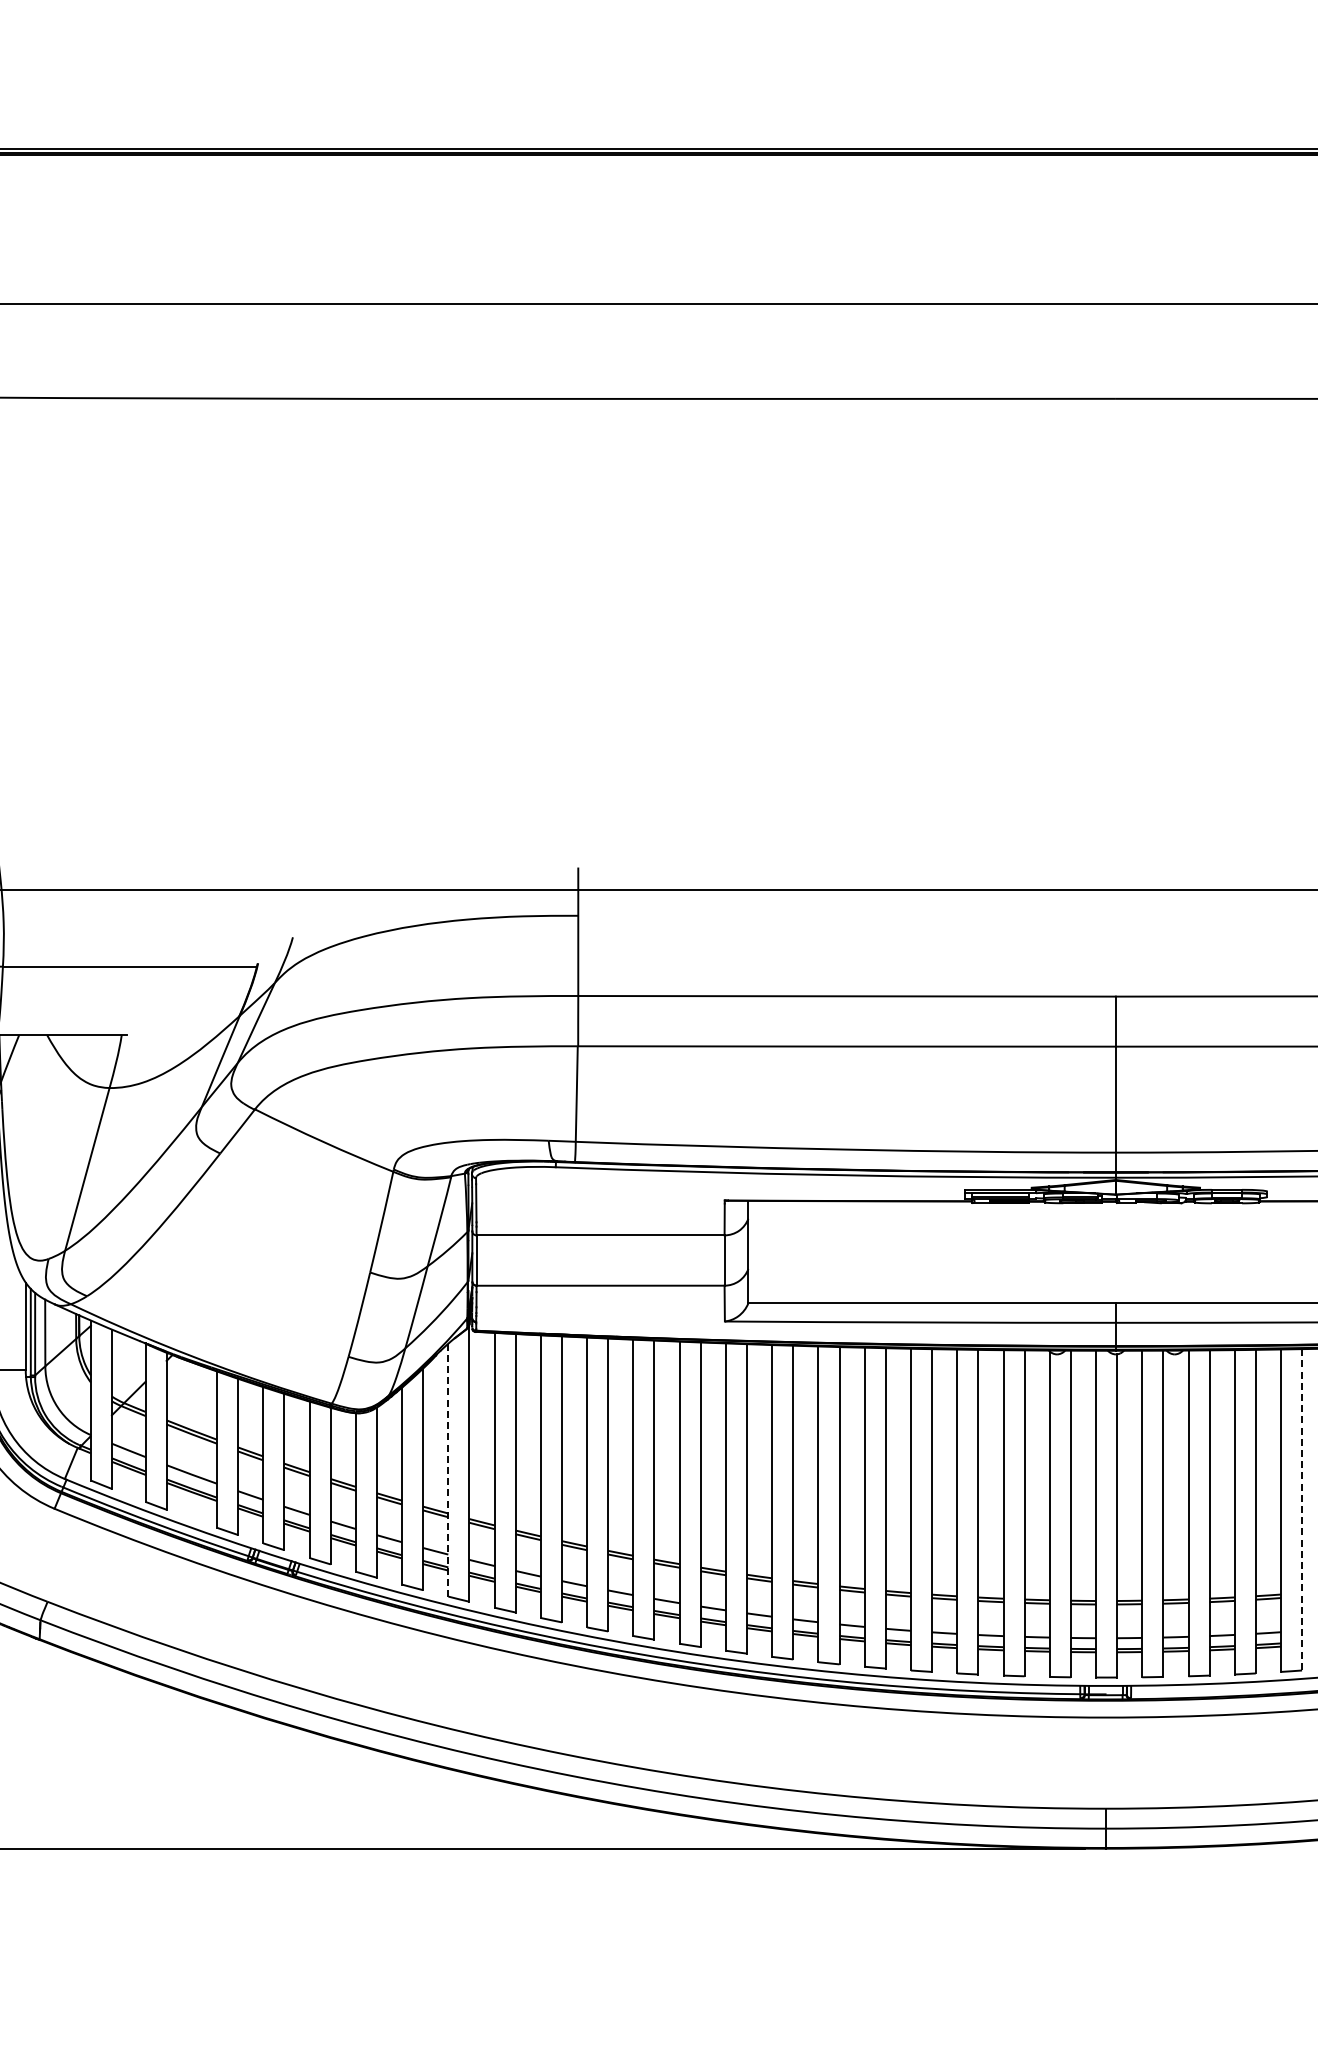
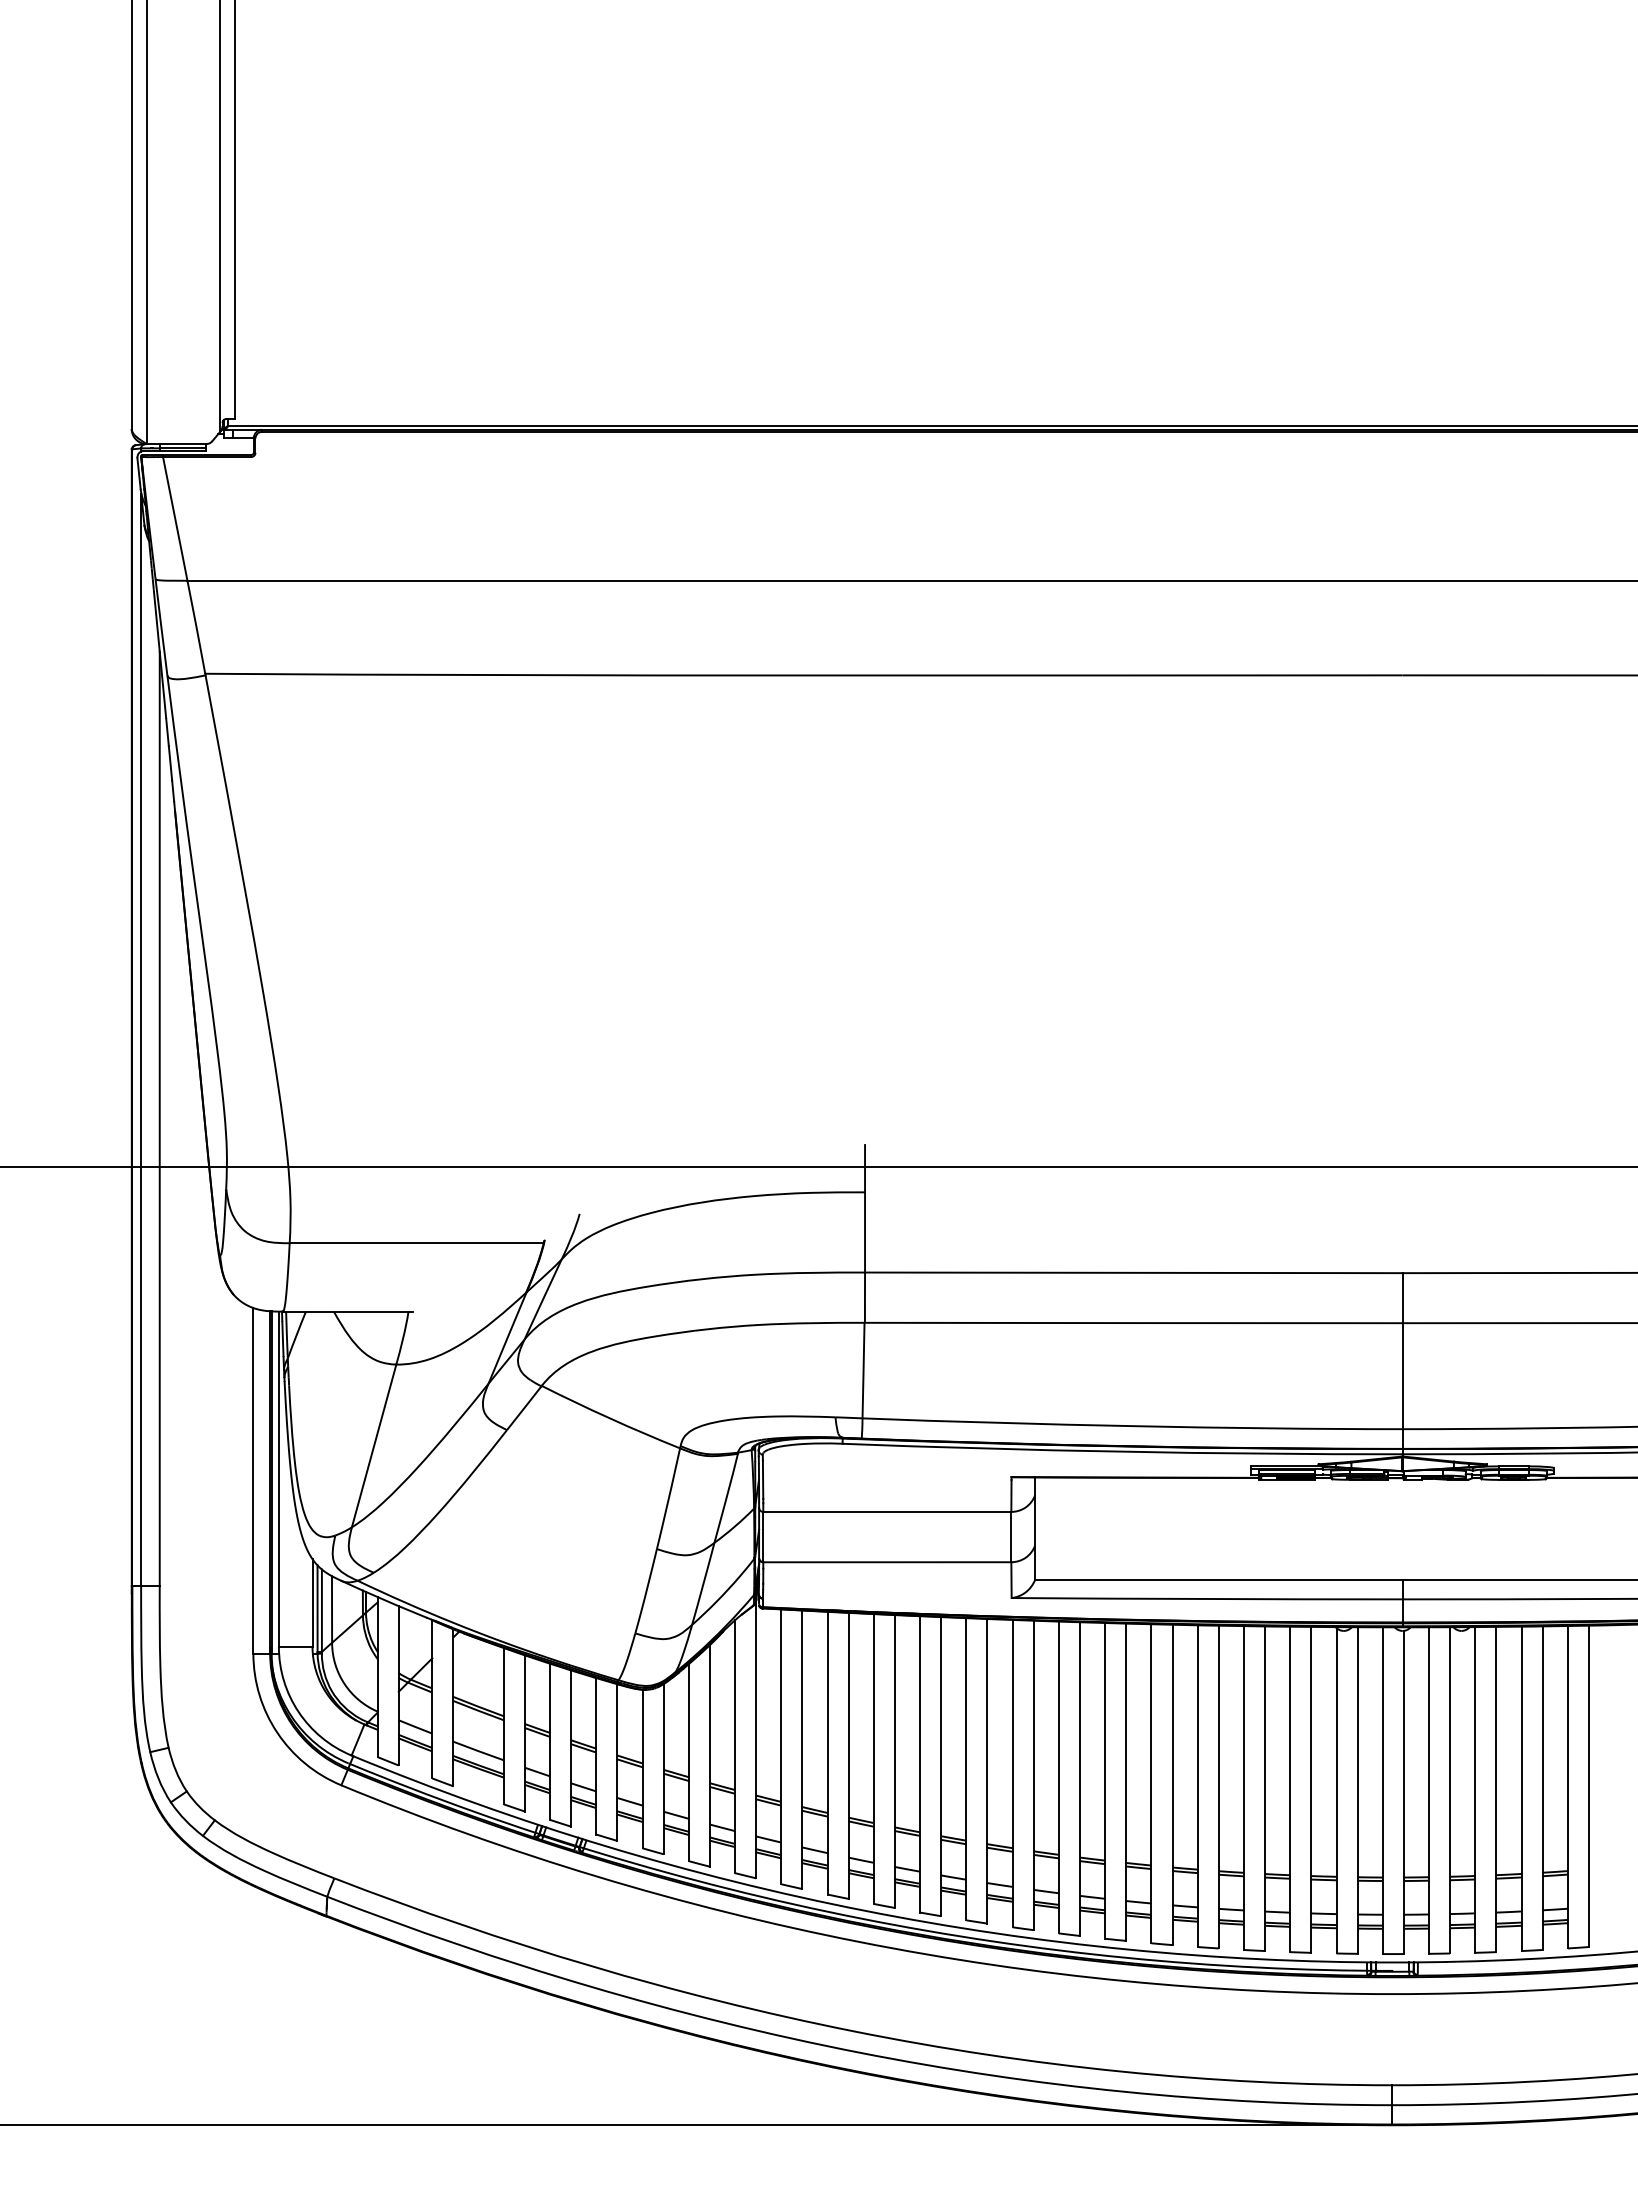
line: (448, 1470) -> (735, 1747), dashed -> solid
line: (1301, 1509) -> (1588, 1786), dashed -> solid

